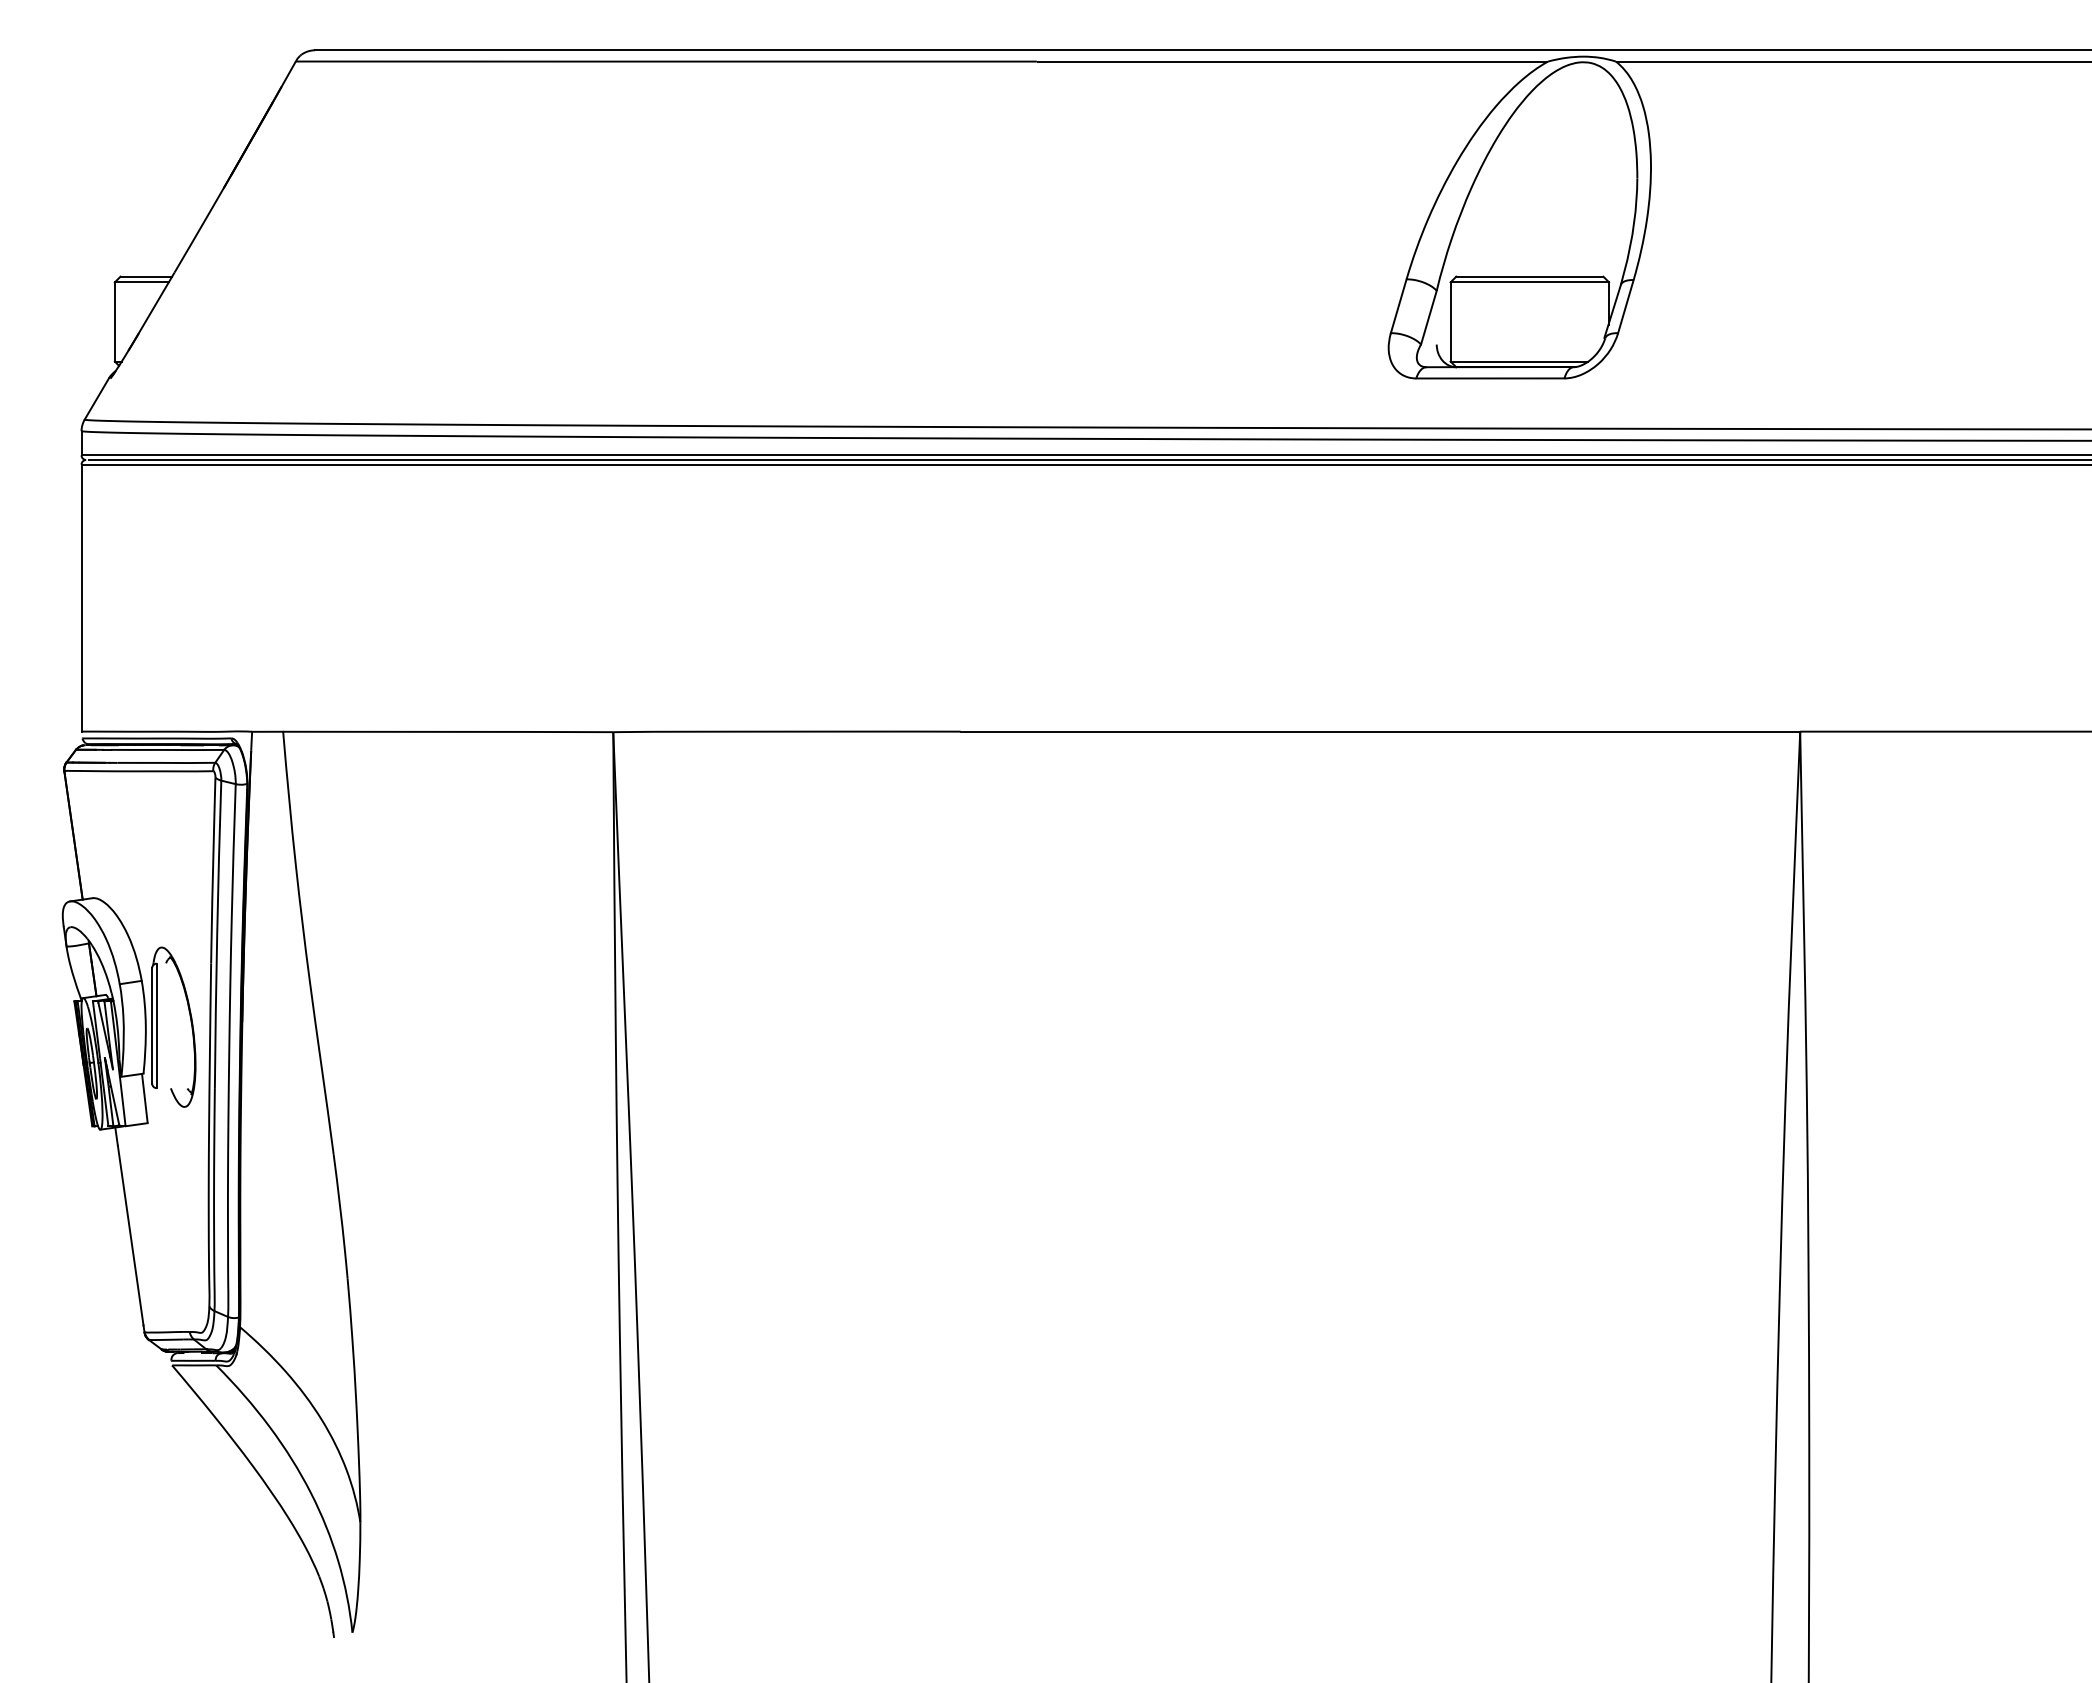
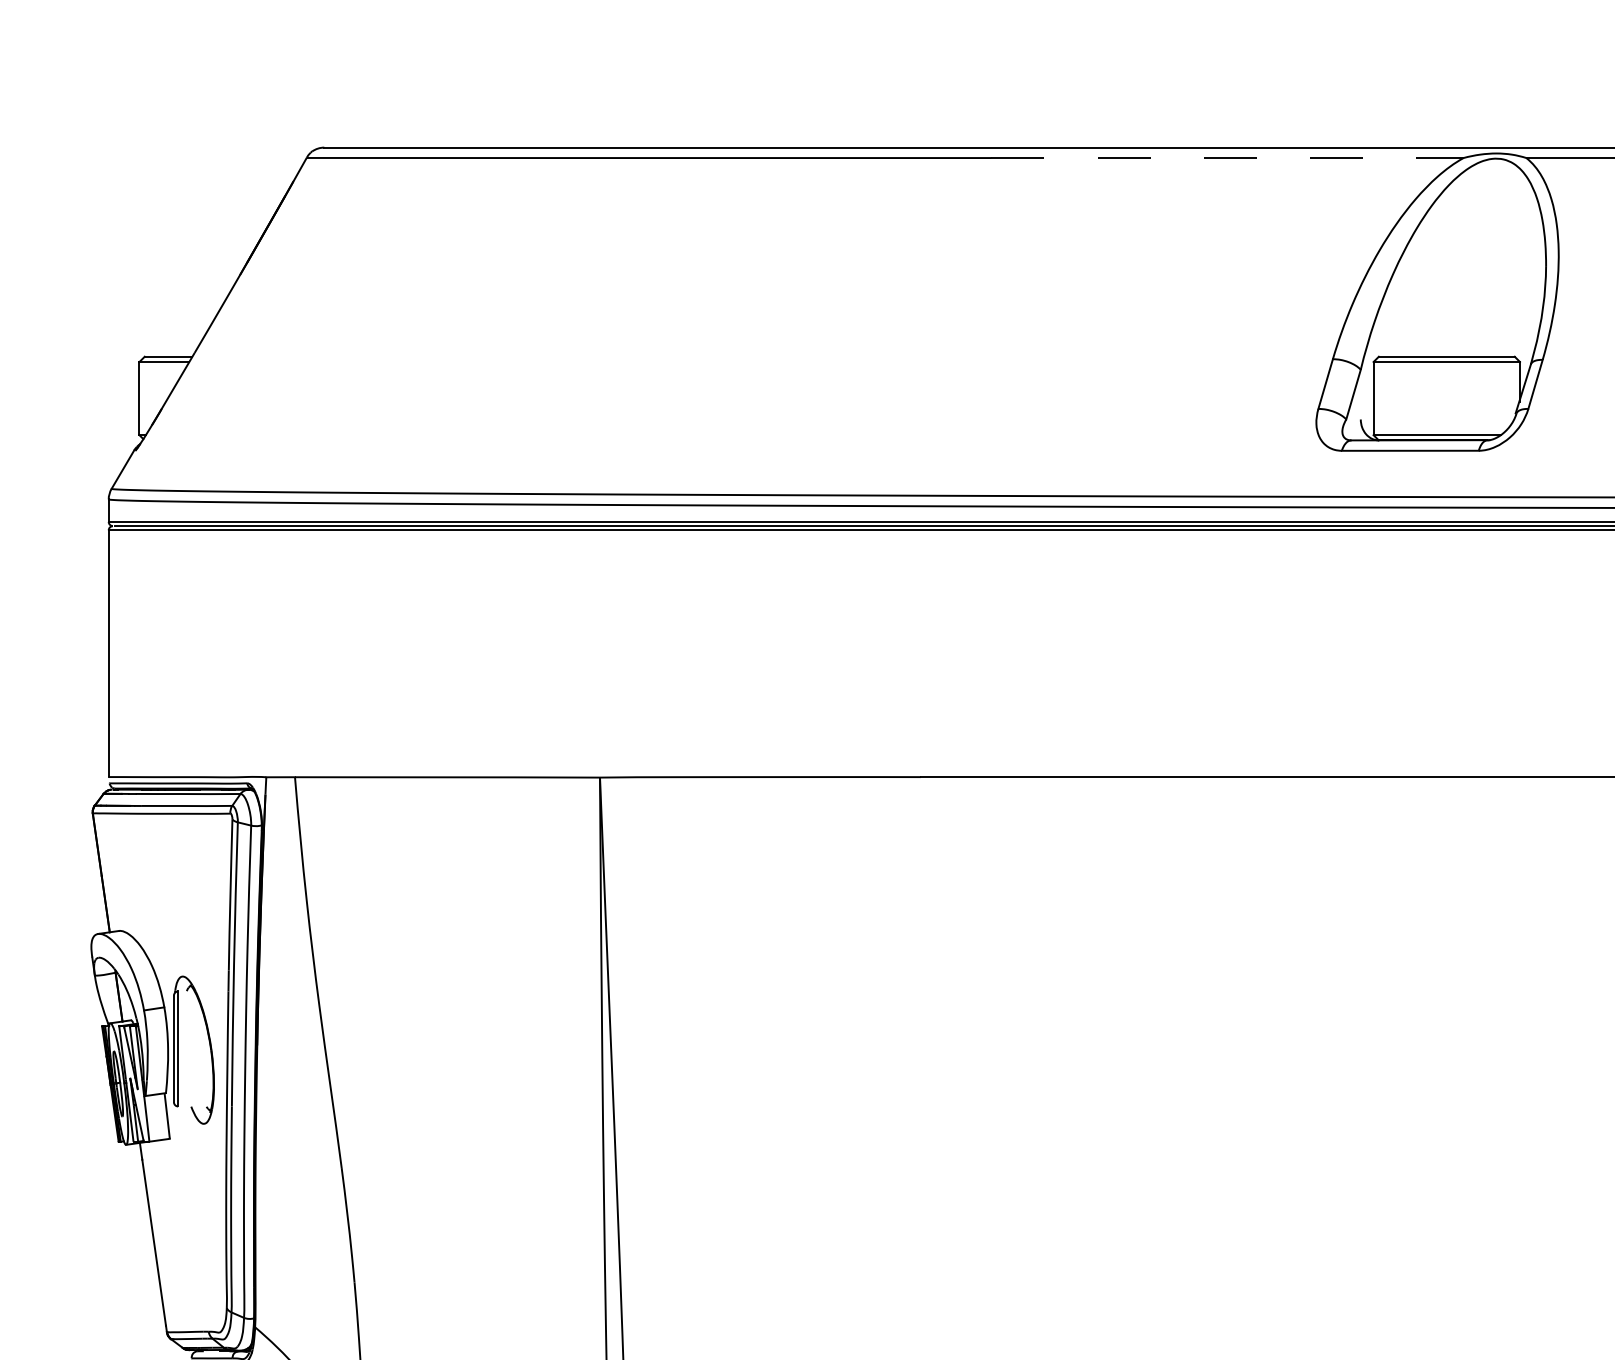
line: (1293, 61) -> (1228, 157), solid -> dashed

